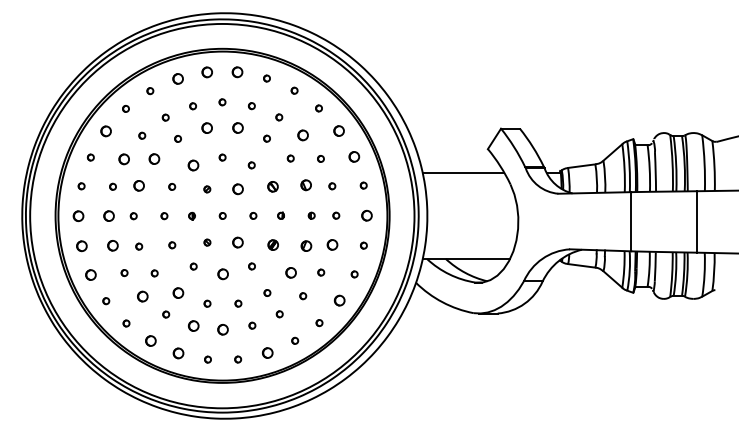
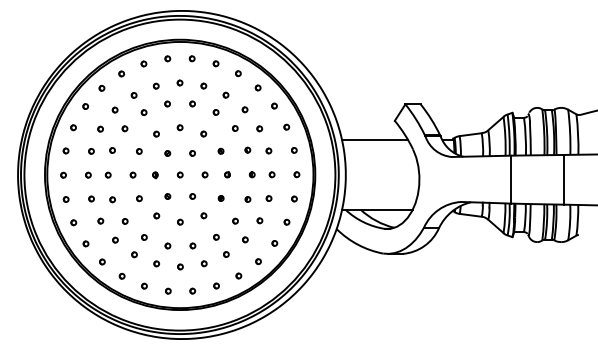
part: (207, 72) -> (167, 58), size x0.62
part: (237, 72) -> (192, 58), size x0.62
part: (177, 78) -> (143, 63), size x0.62
part: (206, 128) -> (167, 104), size x0.62
part: (237, 128) -> (192, 104), size x0.62
part: (339, 130) -> (274, 105), size x0.62
part: (105, 131) -> (85, 106), size x0.62
part: (302, 135) -> (244, 109), size x0.62
part: (354, 156) -> (286, 126), size x0.62
part: (154, 158) -> (125, 128), size x0.62
part: (124, 159) -> (100, 129), size x0.62
part: (193, 165) -> (156, 134), size x0.62
part: (138, 185) -> (112, 150), size x0.62
part: (306, 185) -> (248, 150), size x0.62
part: (273, 186) -> (221, 151), size x0.62
part: (237, 189) -> (192, 153), size x0.62
part: (366, 215) -> (296, 174), size x0.62
part: (78, 216) -> (63, 175), size x0.62
part: (109, 216) -> (88, 175), size x0.62
part: (238, 242) -> (193, 196), size x0.62
part: (273, 244) -> (221, 198), size x0.62
part: (113, 245) -> (91, 198), size x0.62
part: (332, 245) -> (269, 198), size x0.62
part: (81, 246) -> (65, 199), size x0.62
part: (306, 246) -> (248, 199), size x0.62
part: (290, 273) -> (235, 221), size x0.62
part: (91, 274) -> (74, 222), size x0.62
part: (222, 274) -> (180, 222), size x0.62
part: (178, 293) -> (144, 237), size x0.62
part: (142, 296) -> (115, 240), size x0.62
part: (339, 300) -> (274, 243), size x0.62
part: (193, 325) -> (156, 263), size x0.62
part: (222, 329) -> (180, 266), size x0.62
part: (150, 341) -> (121, 276), size x0.62
part: (178, 353) -> (144, 286), size x0.62
part: (267, 353) -> (216, 286), size x0.62

